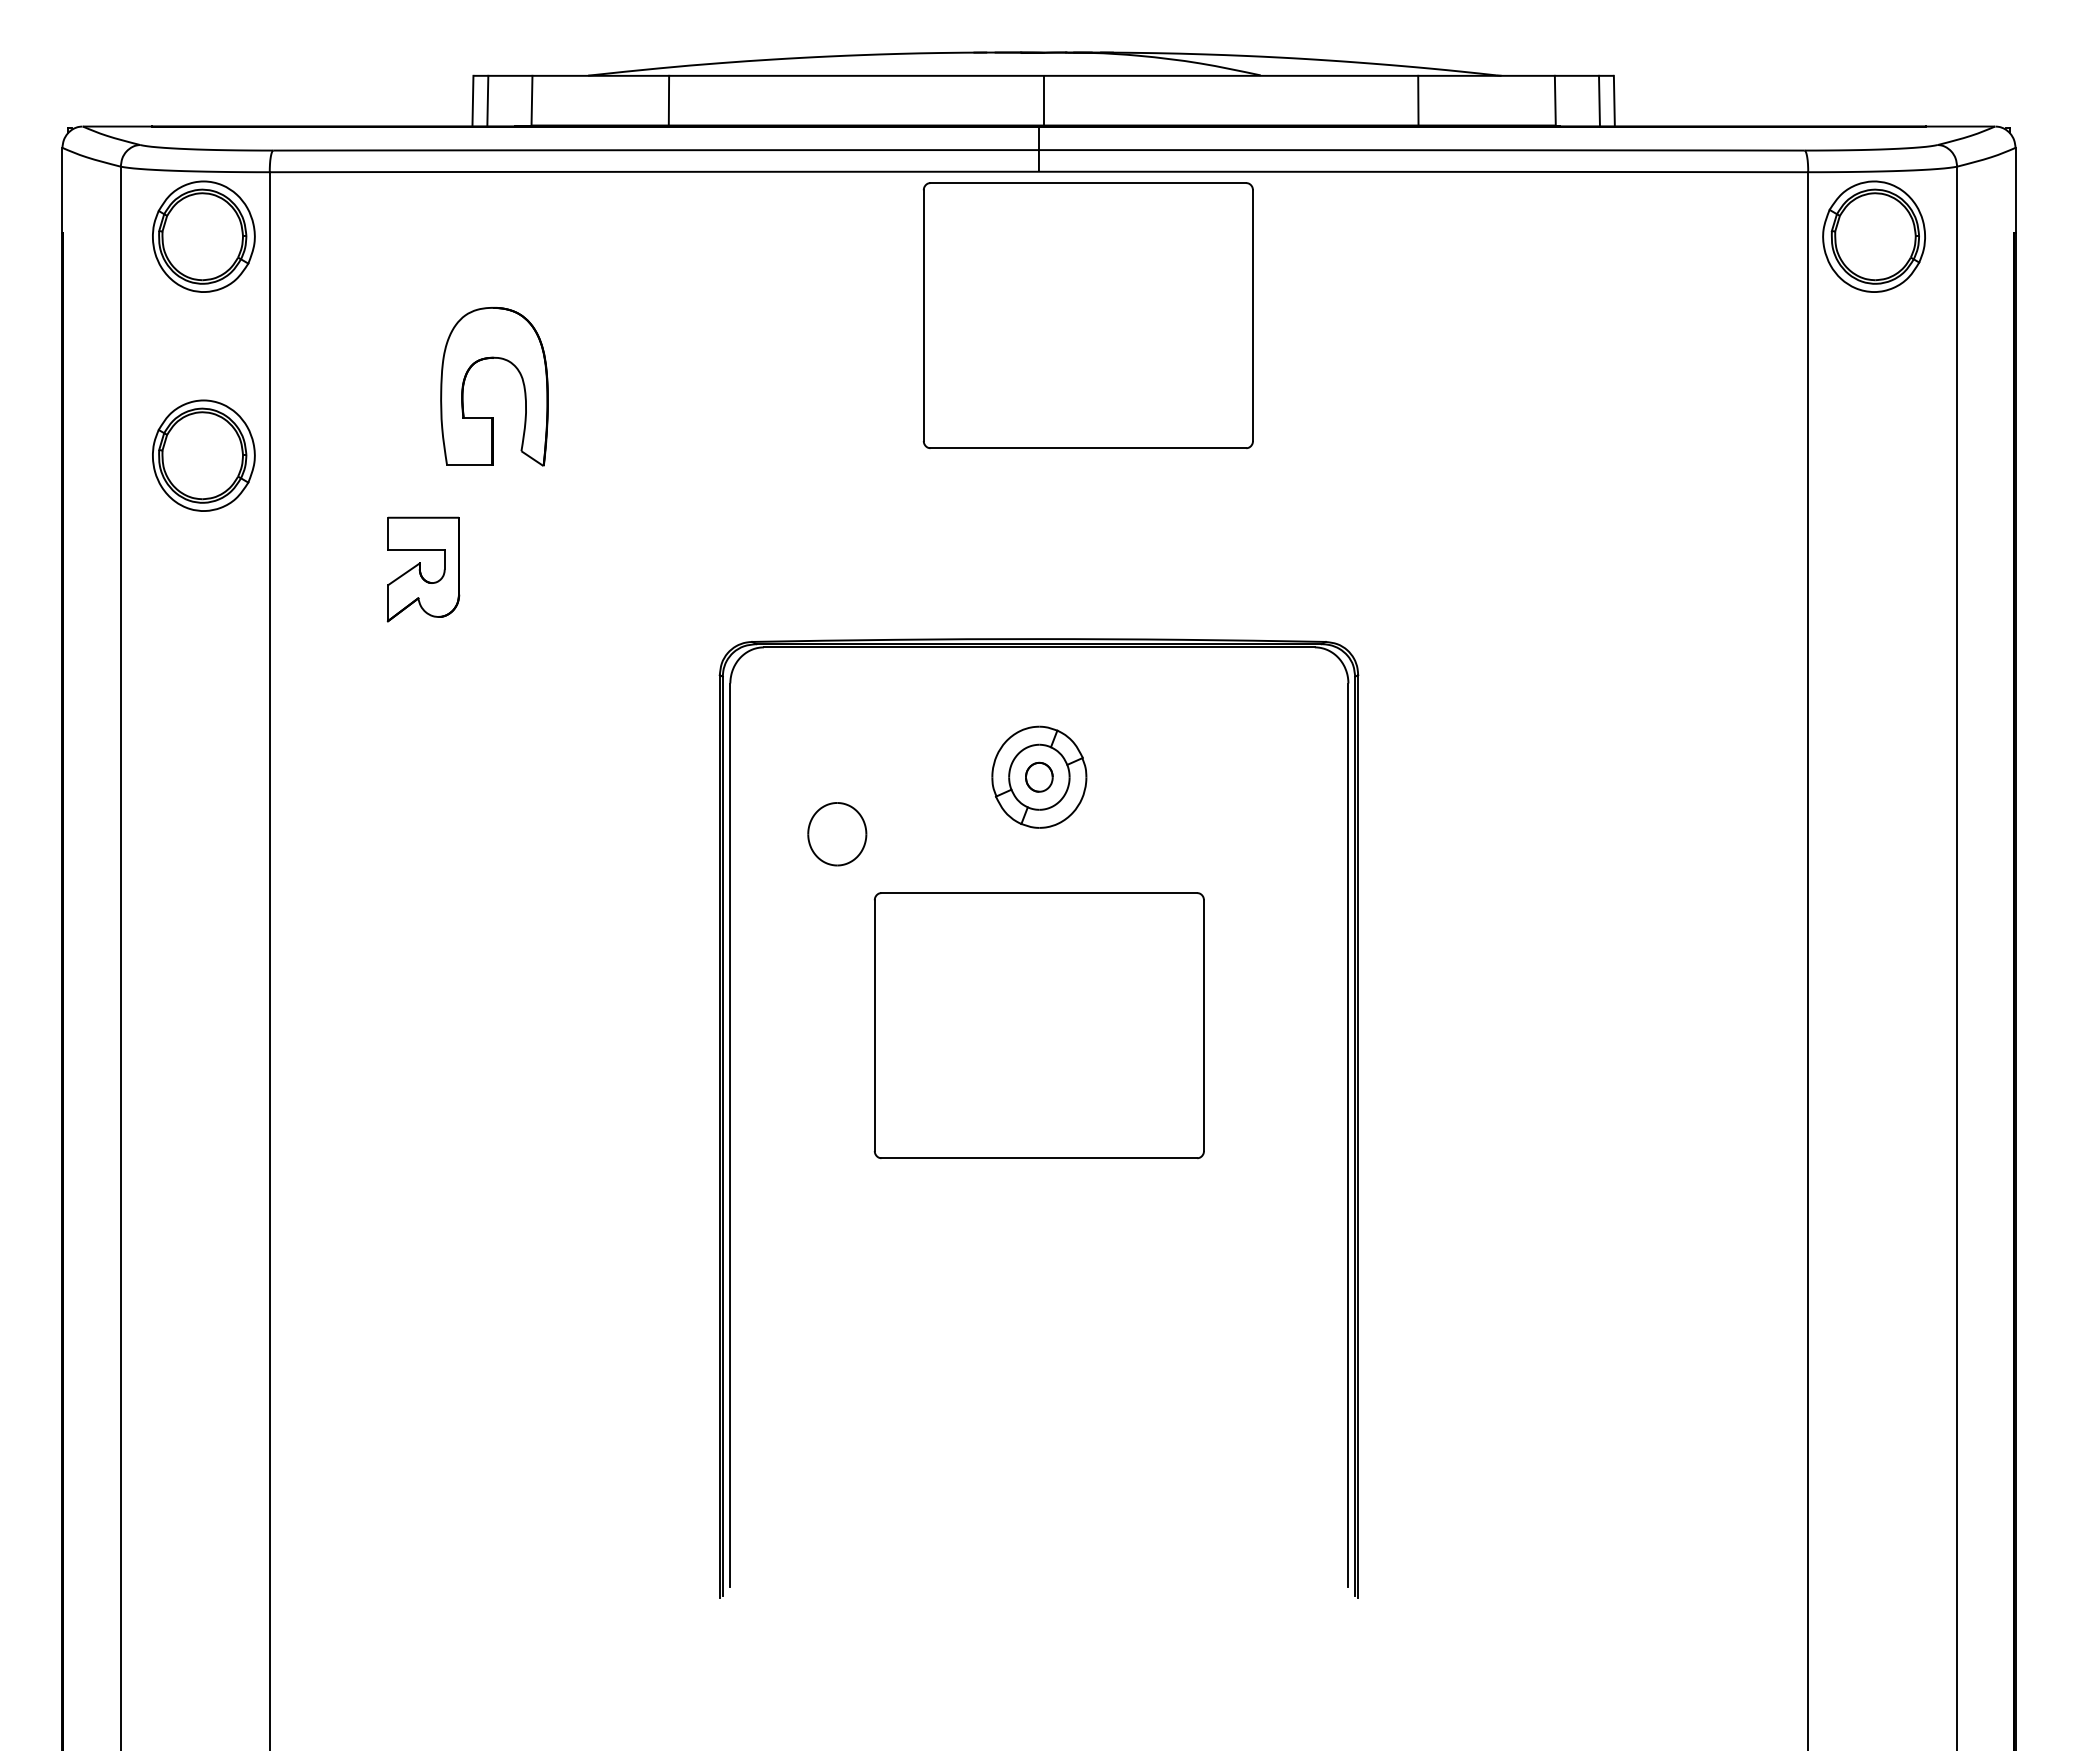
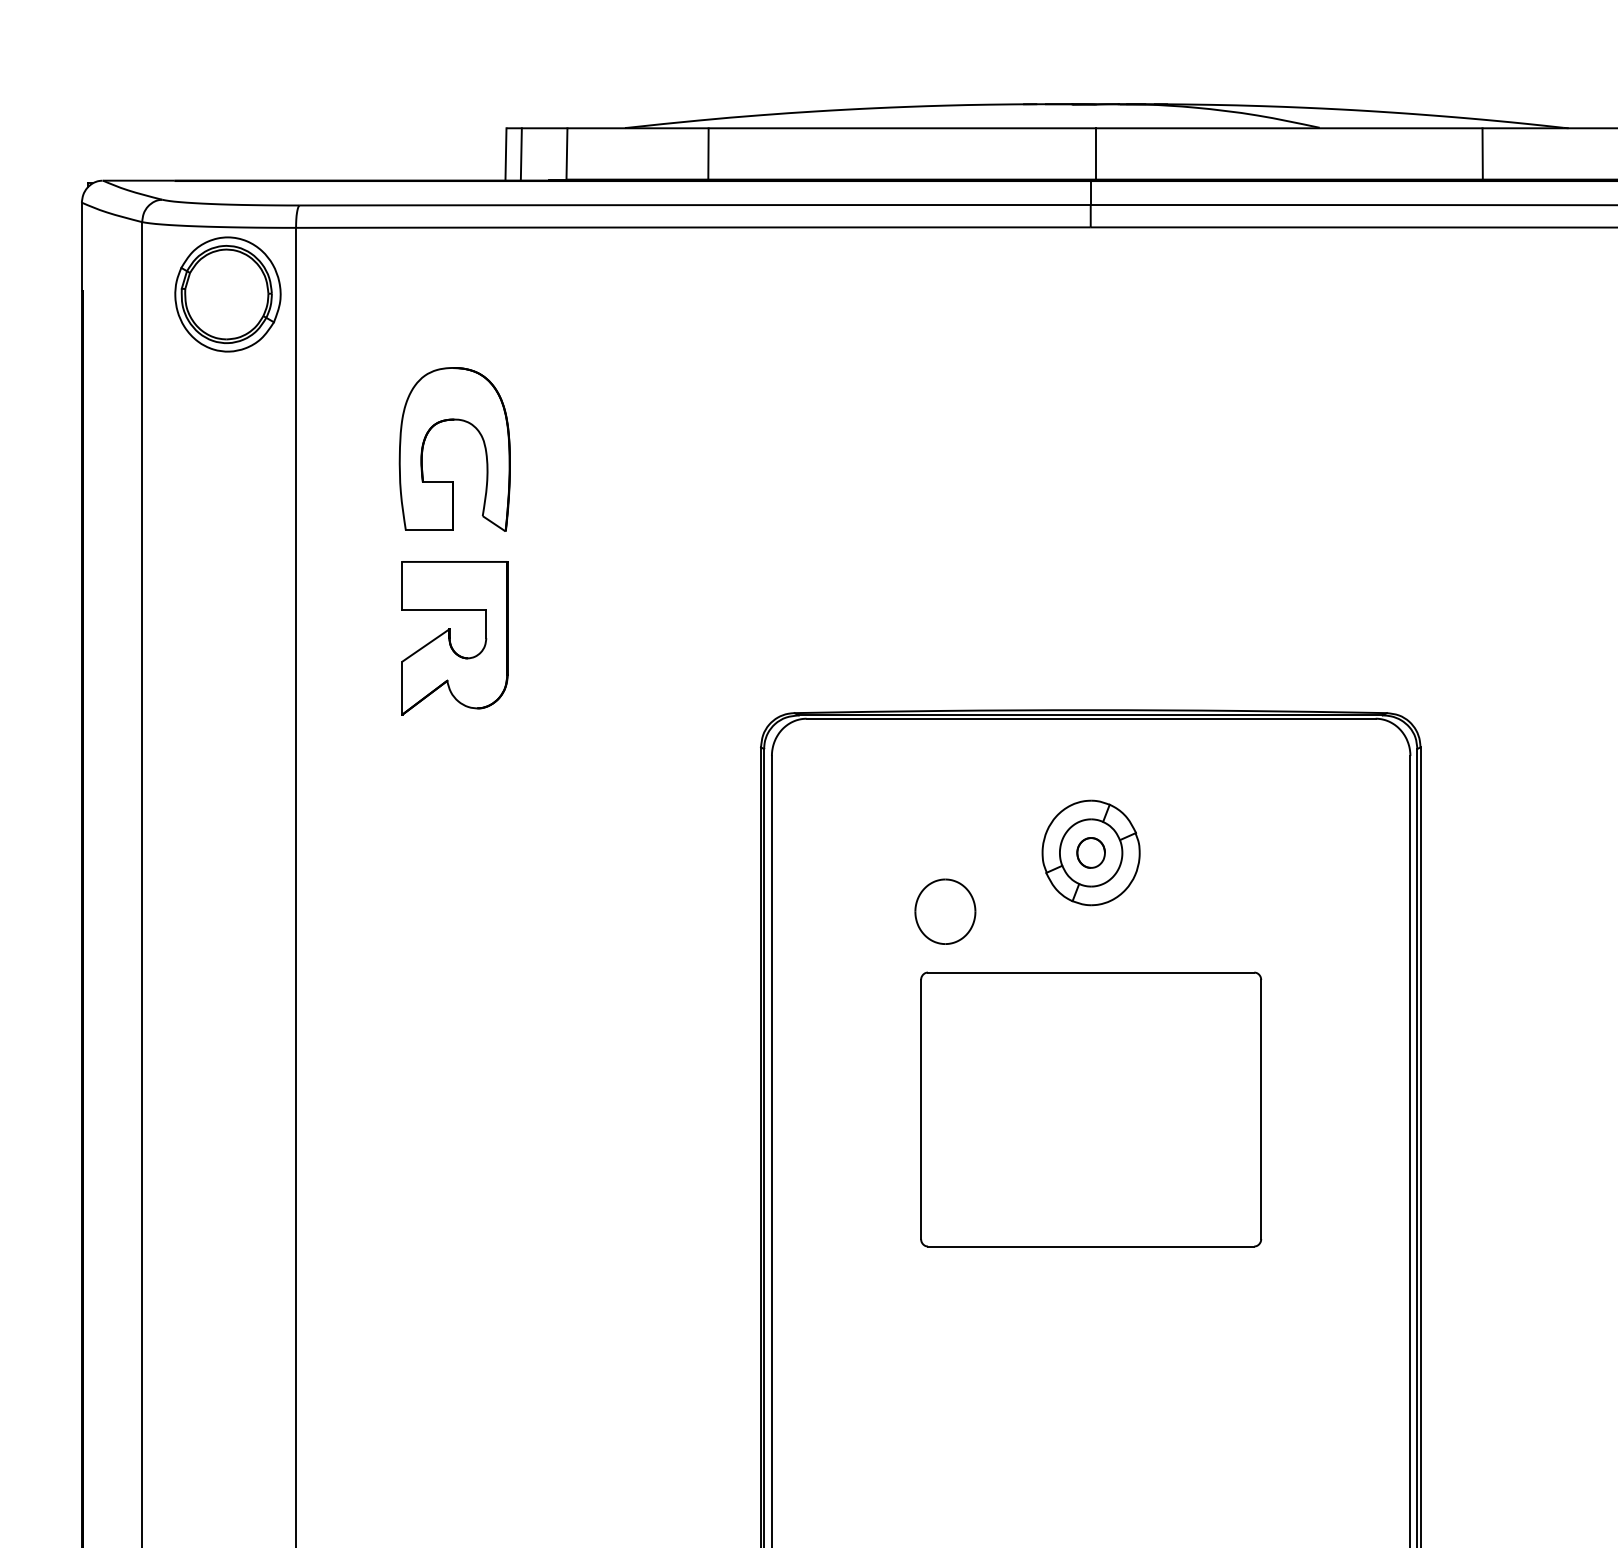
part: (1087, 315) -> (1140, 375), removed
part: (499, 359) -> (460, 421), moved
part: (203, 455) -> (227, 520), removed
part: (423, 569) -> (454, 638), size x1.43
part: (837, 834) -> (945, 912), moved

